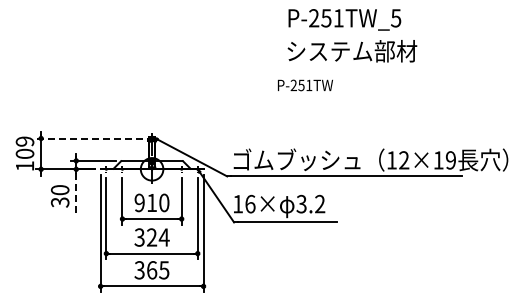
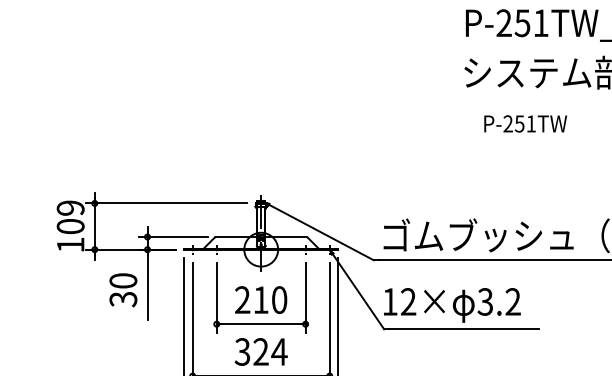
text: (305, 85) -> (525, 123), moved
line: (89, 138) -> (167, 203), dashed -> solid
line: (76, 194) -> (147, 287), dashed -> solid
text: (139, 203) -> (242, 300), 910 -> 210
text: (250, 203) -> (408, 300), 16× -> 12×

